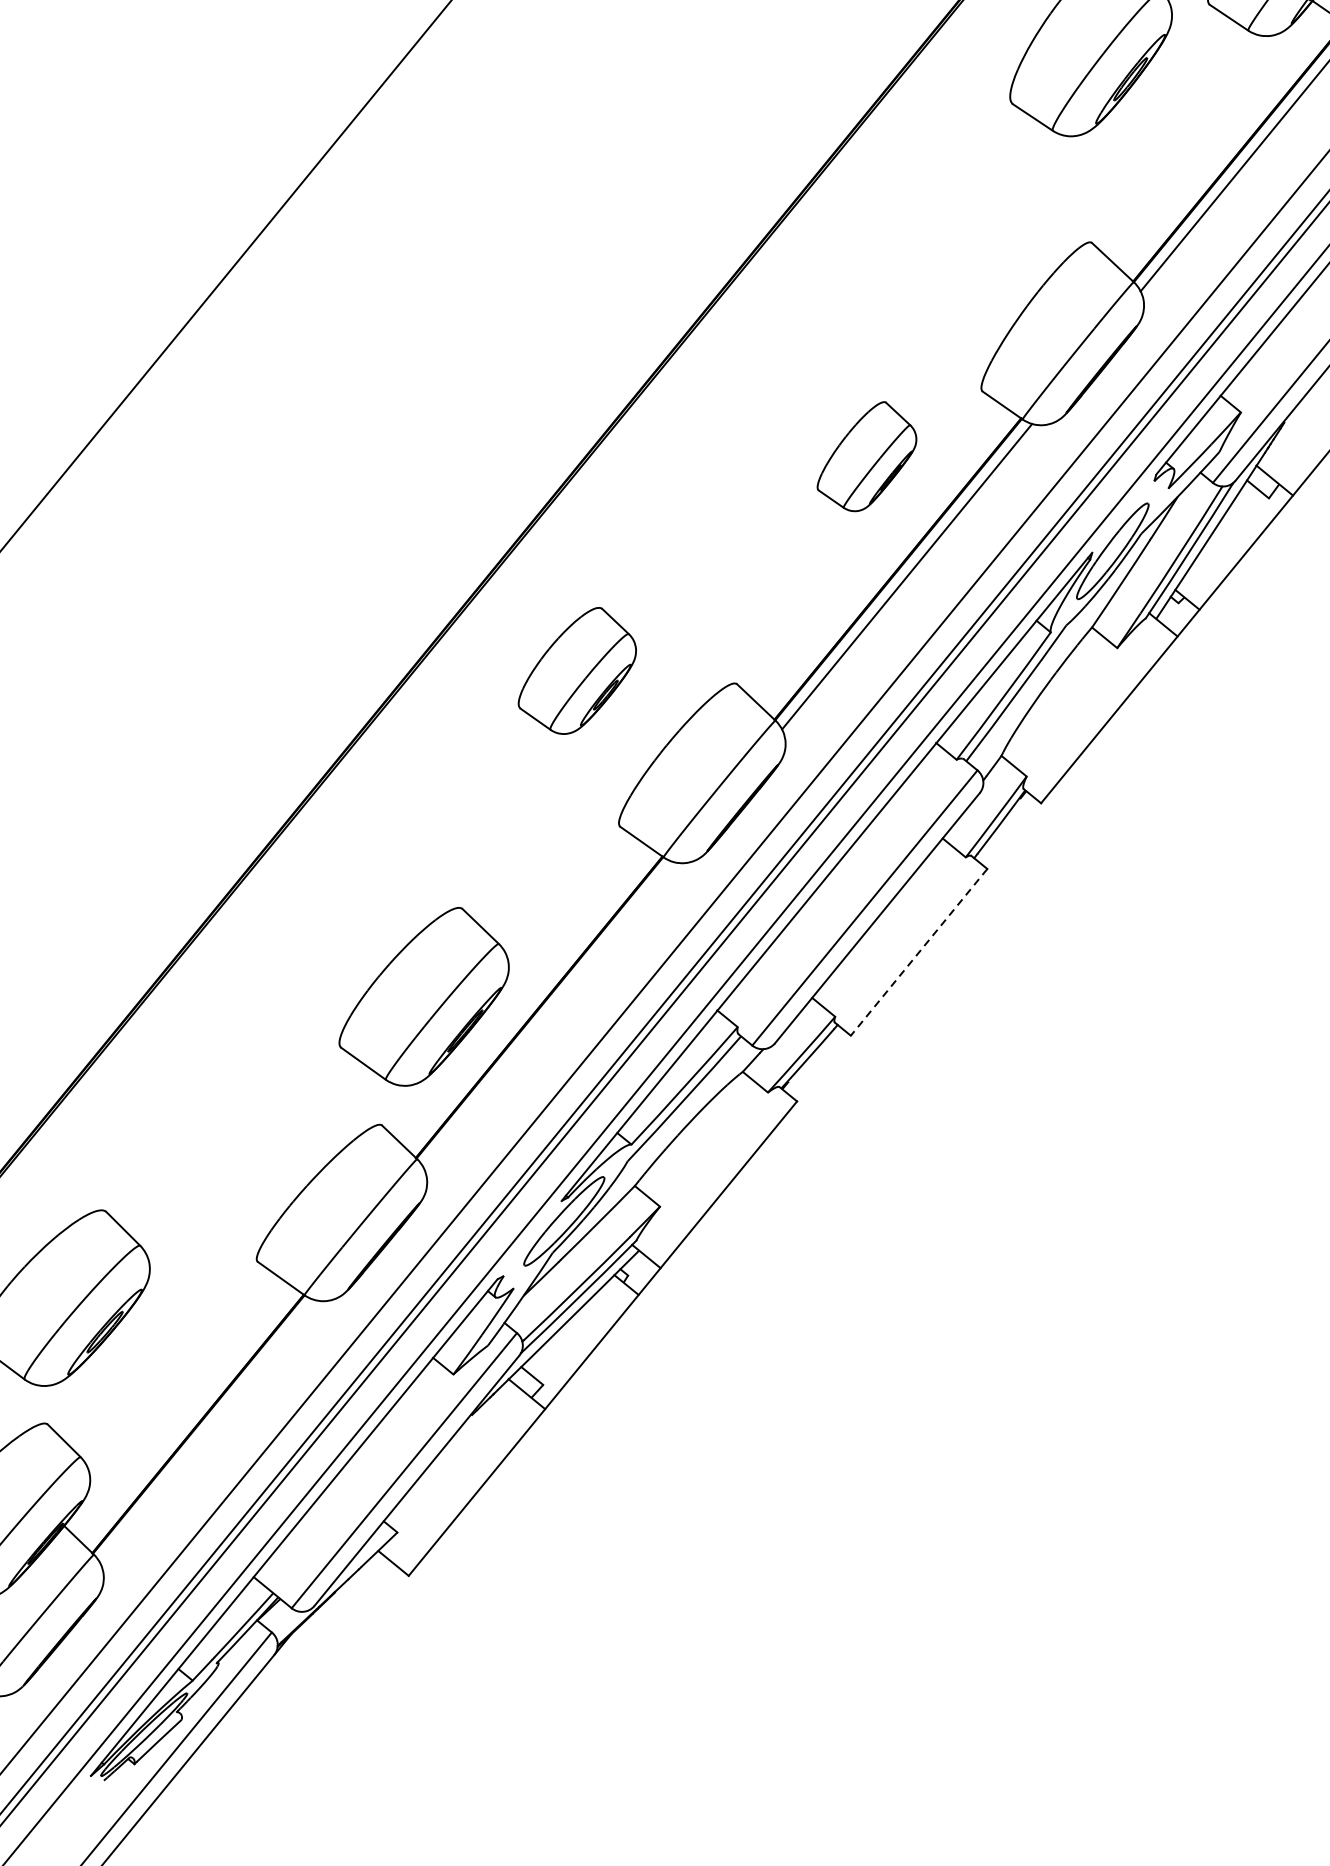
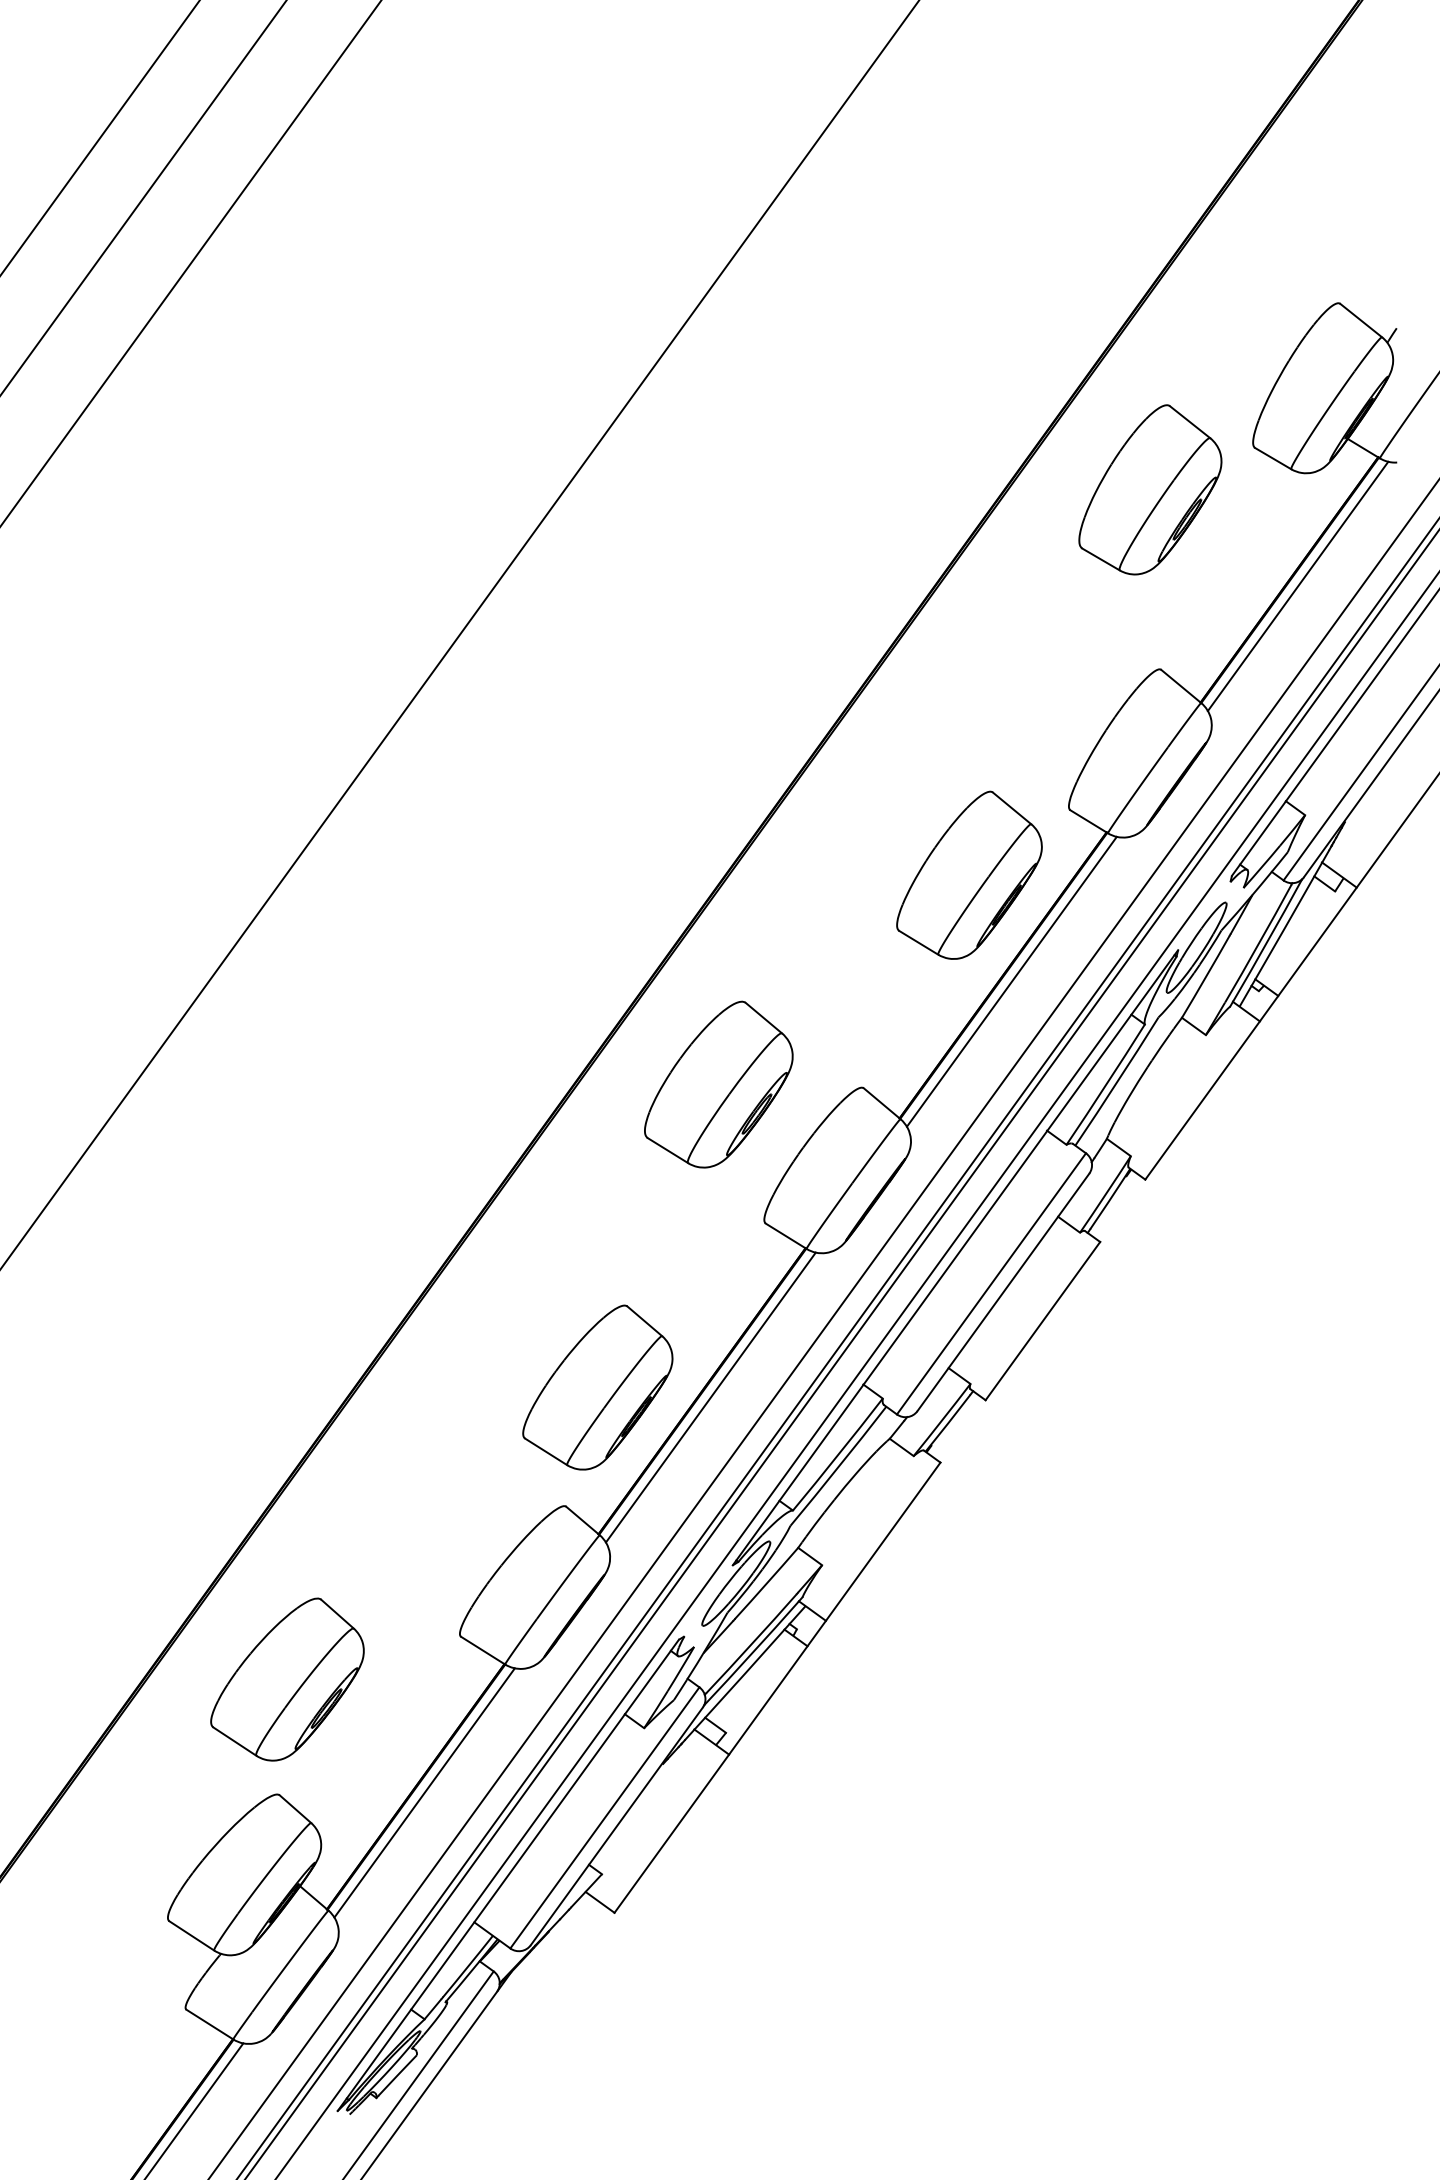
part: (867, 455) -> (969, 874), size x1.67
part: (577, 670) -> (718, 1084), size x1.43
line: (918, 952) -> (1042, 1321), dashed -> solid
line: (548, 1014) -> (710, 1397), added
line: (207, 1430) -> (424, 1792), added

